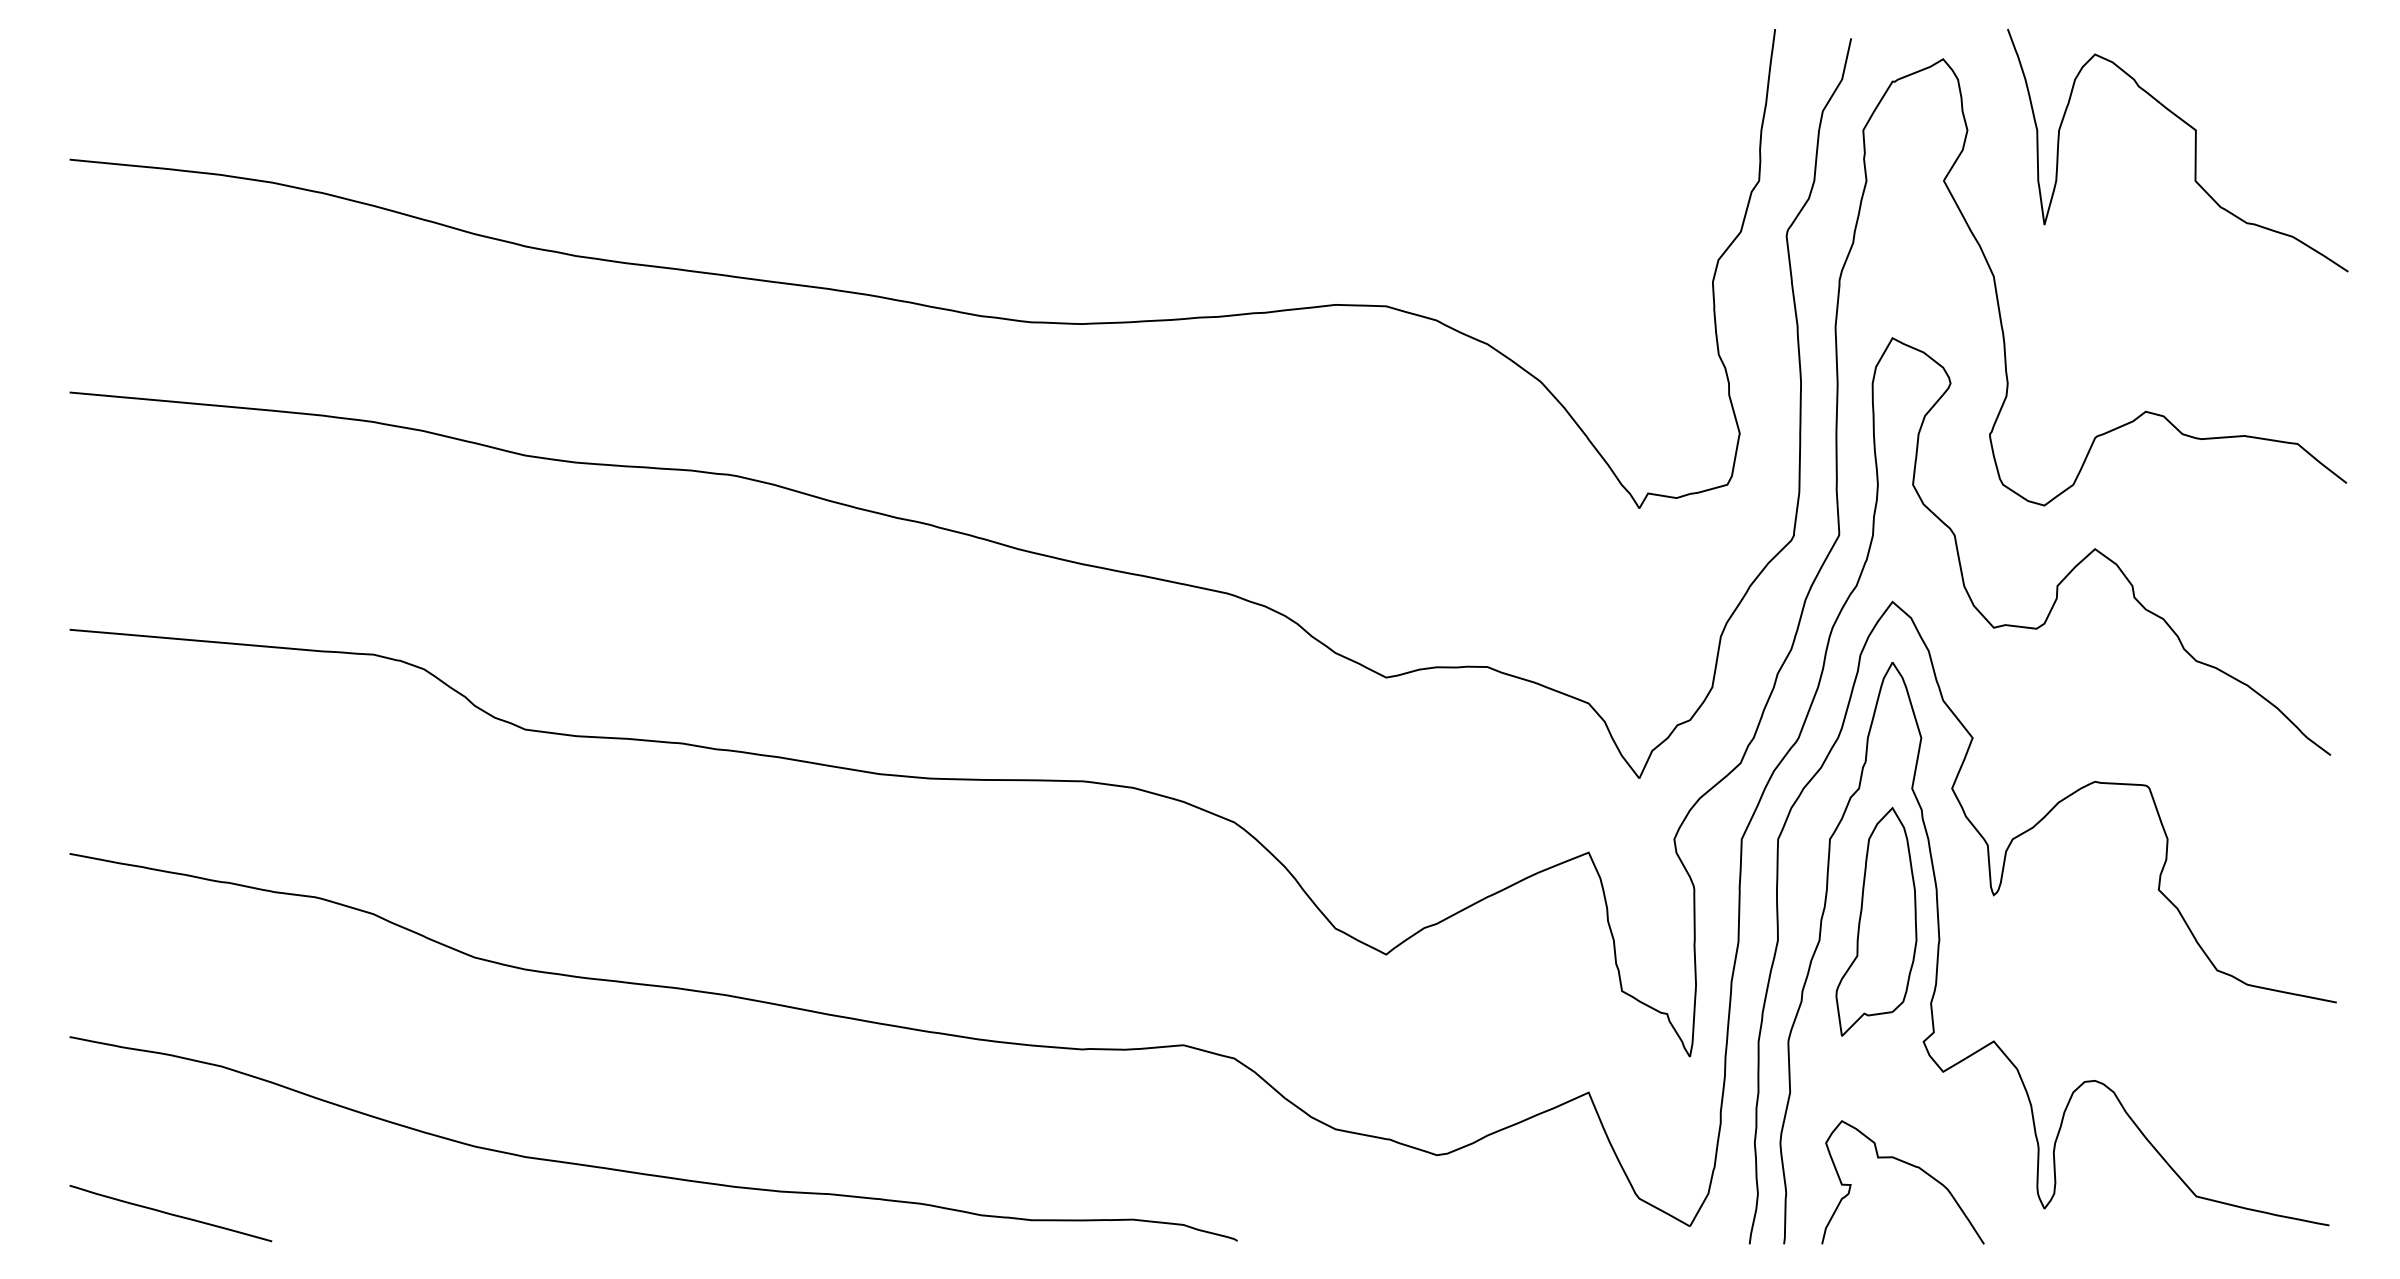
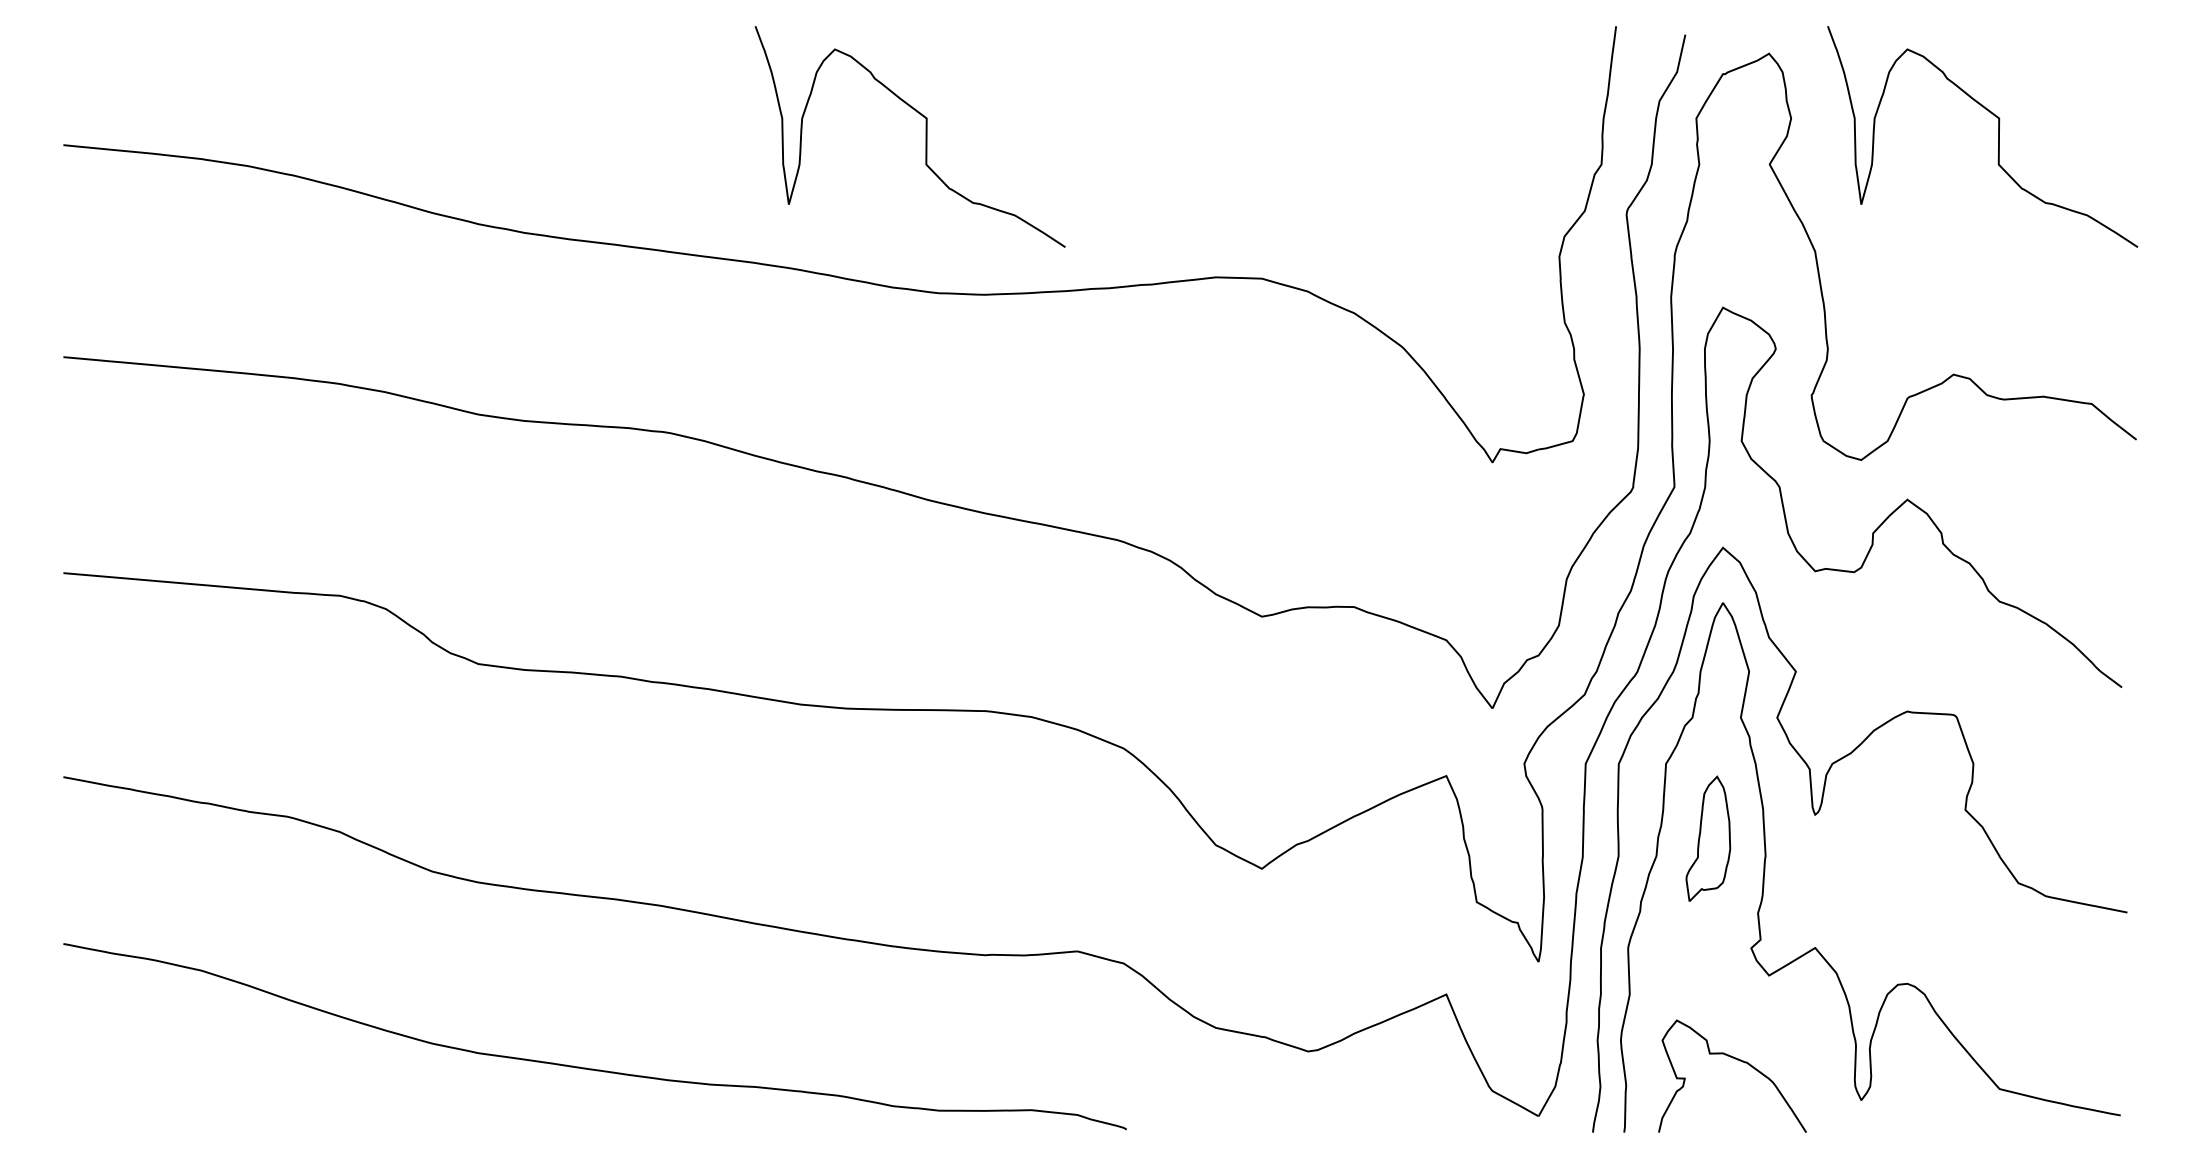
curve: (1016, 150) -> (925, 136), added
part: (1876, 921) -> (1708, 838), size x0.6
curve: (170, 1213) -> (155, 1104), removed

